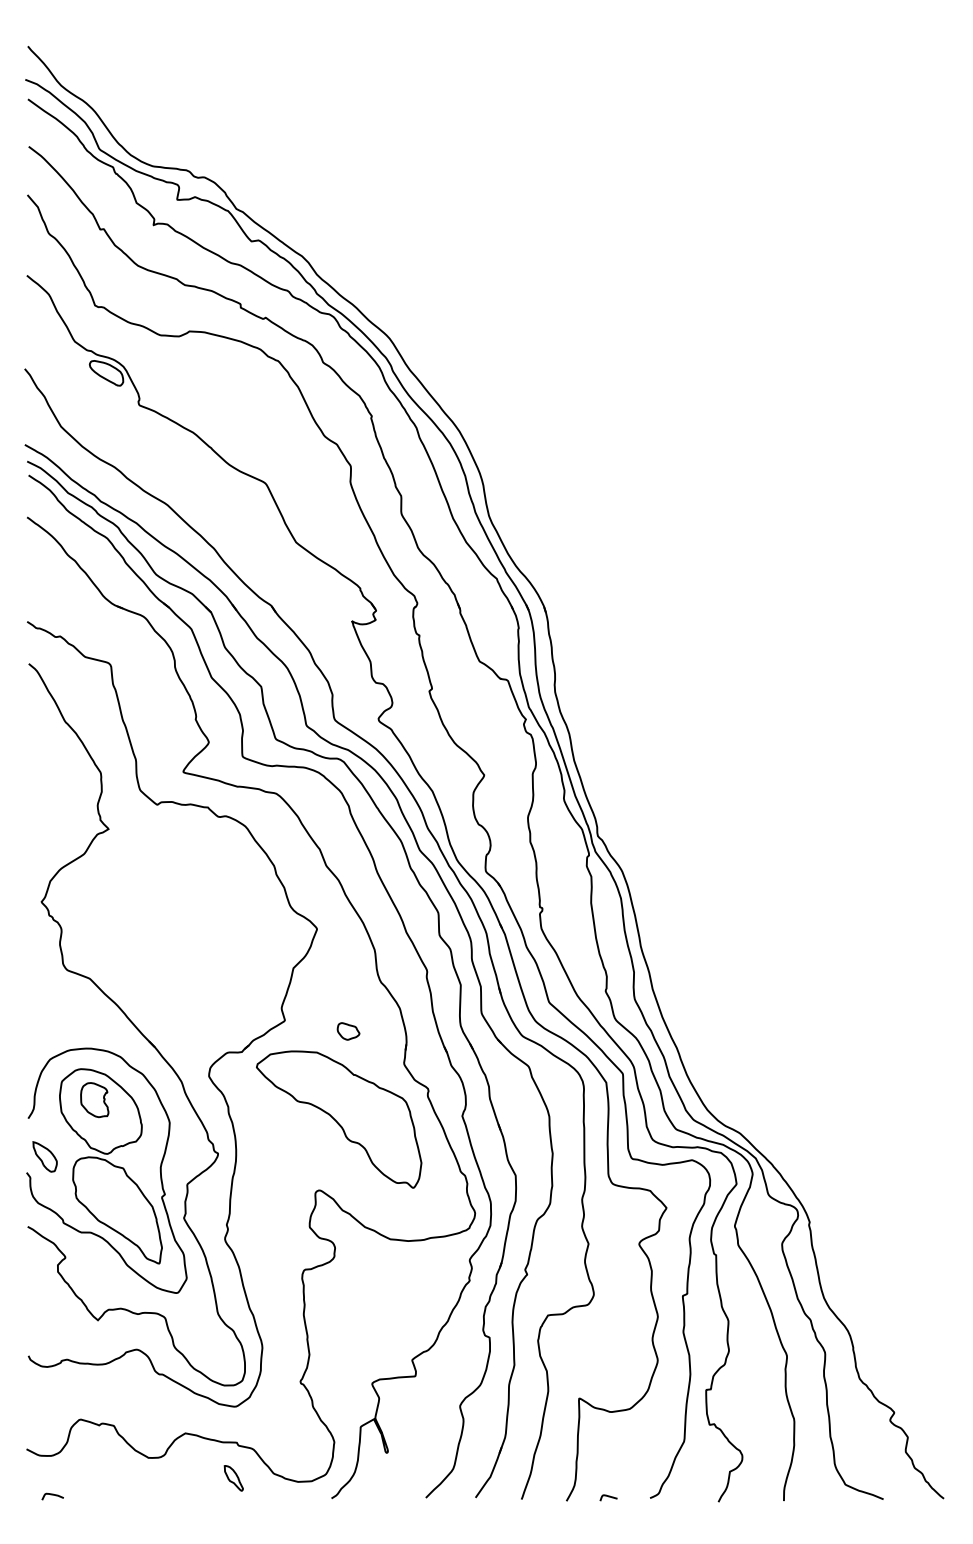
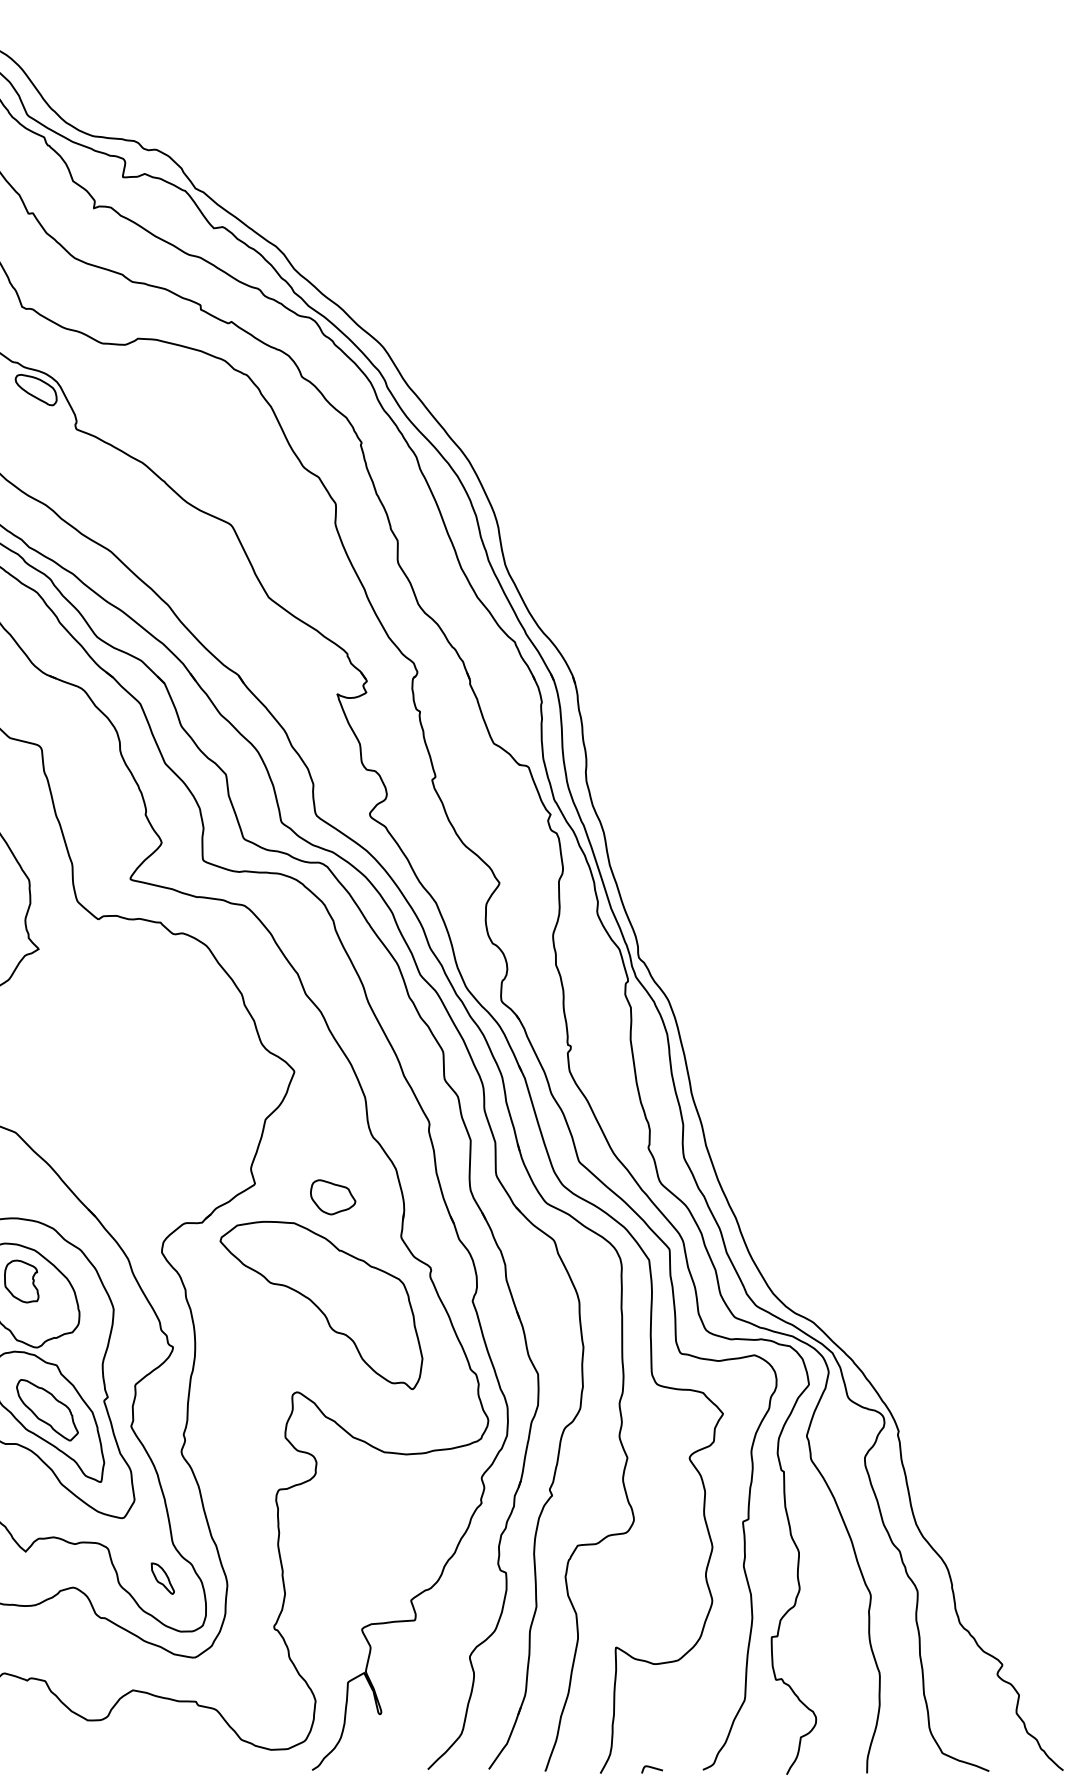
part: (348, 1031) -> (332, 1197), size x1.67
part: (115, 1204) -> (47, 1409), added
part: (233, 1478) -> (162, 1578), moved

